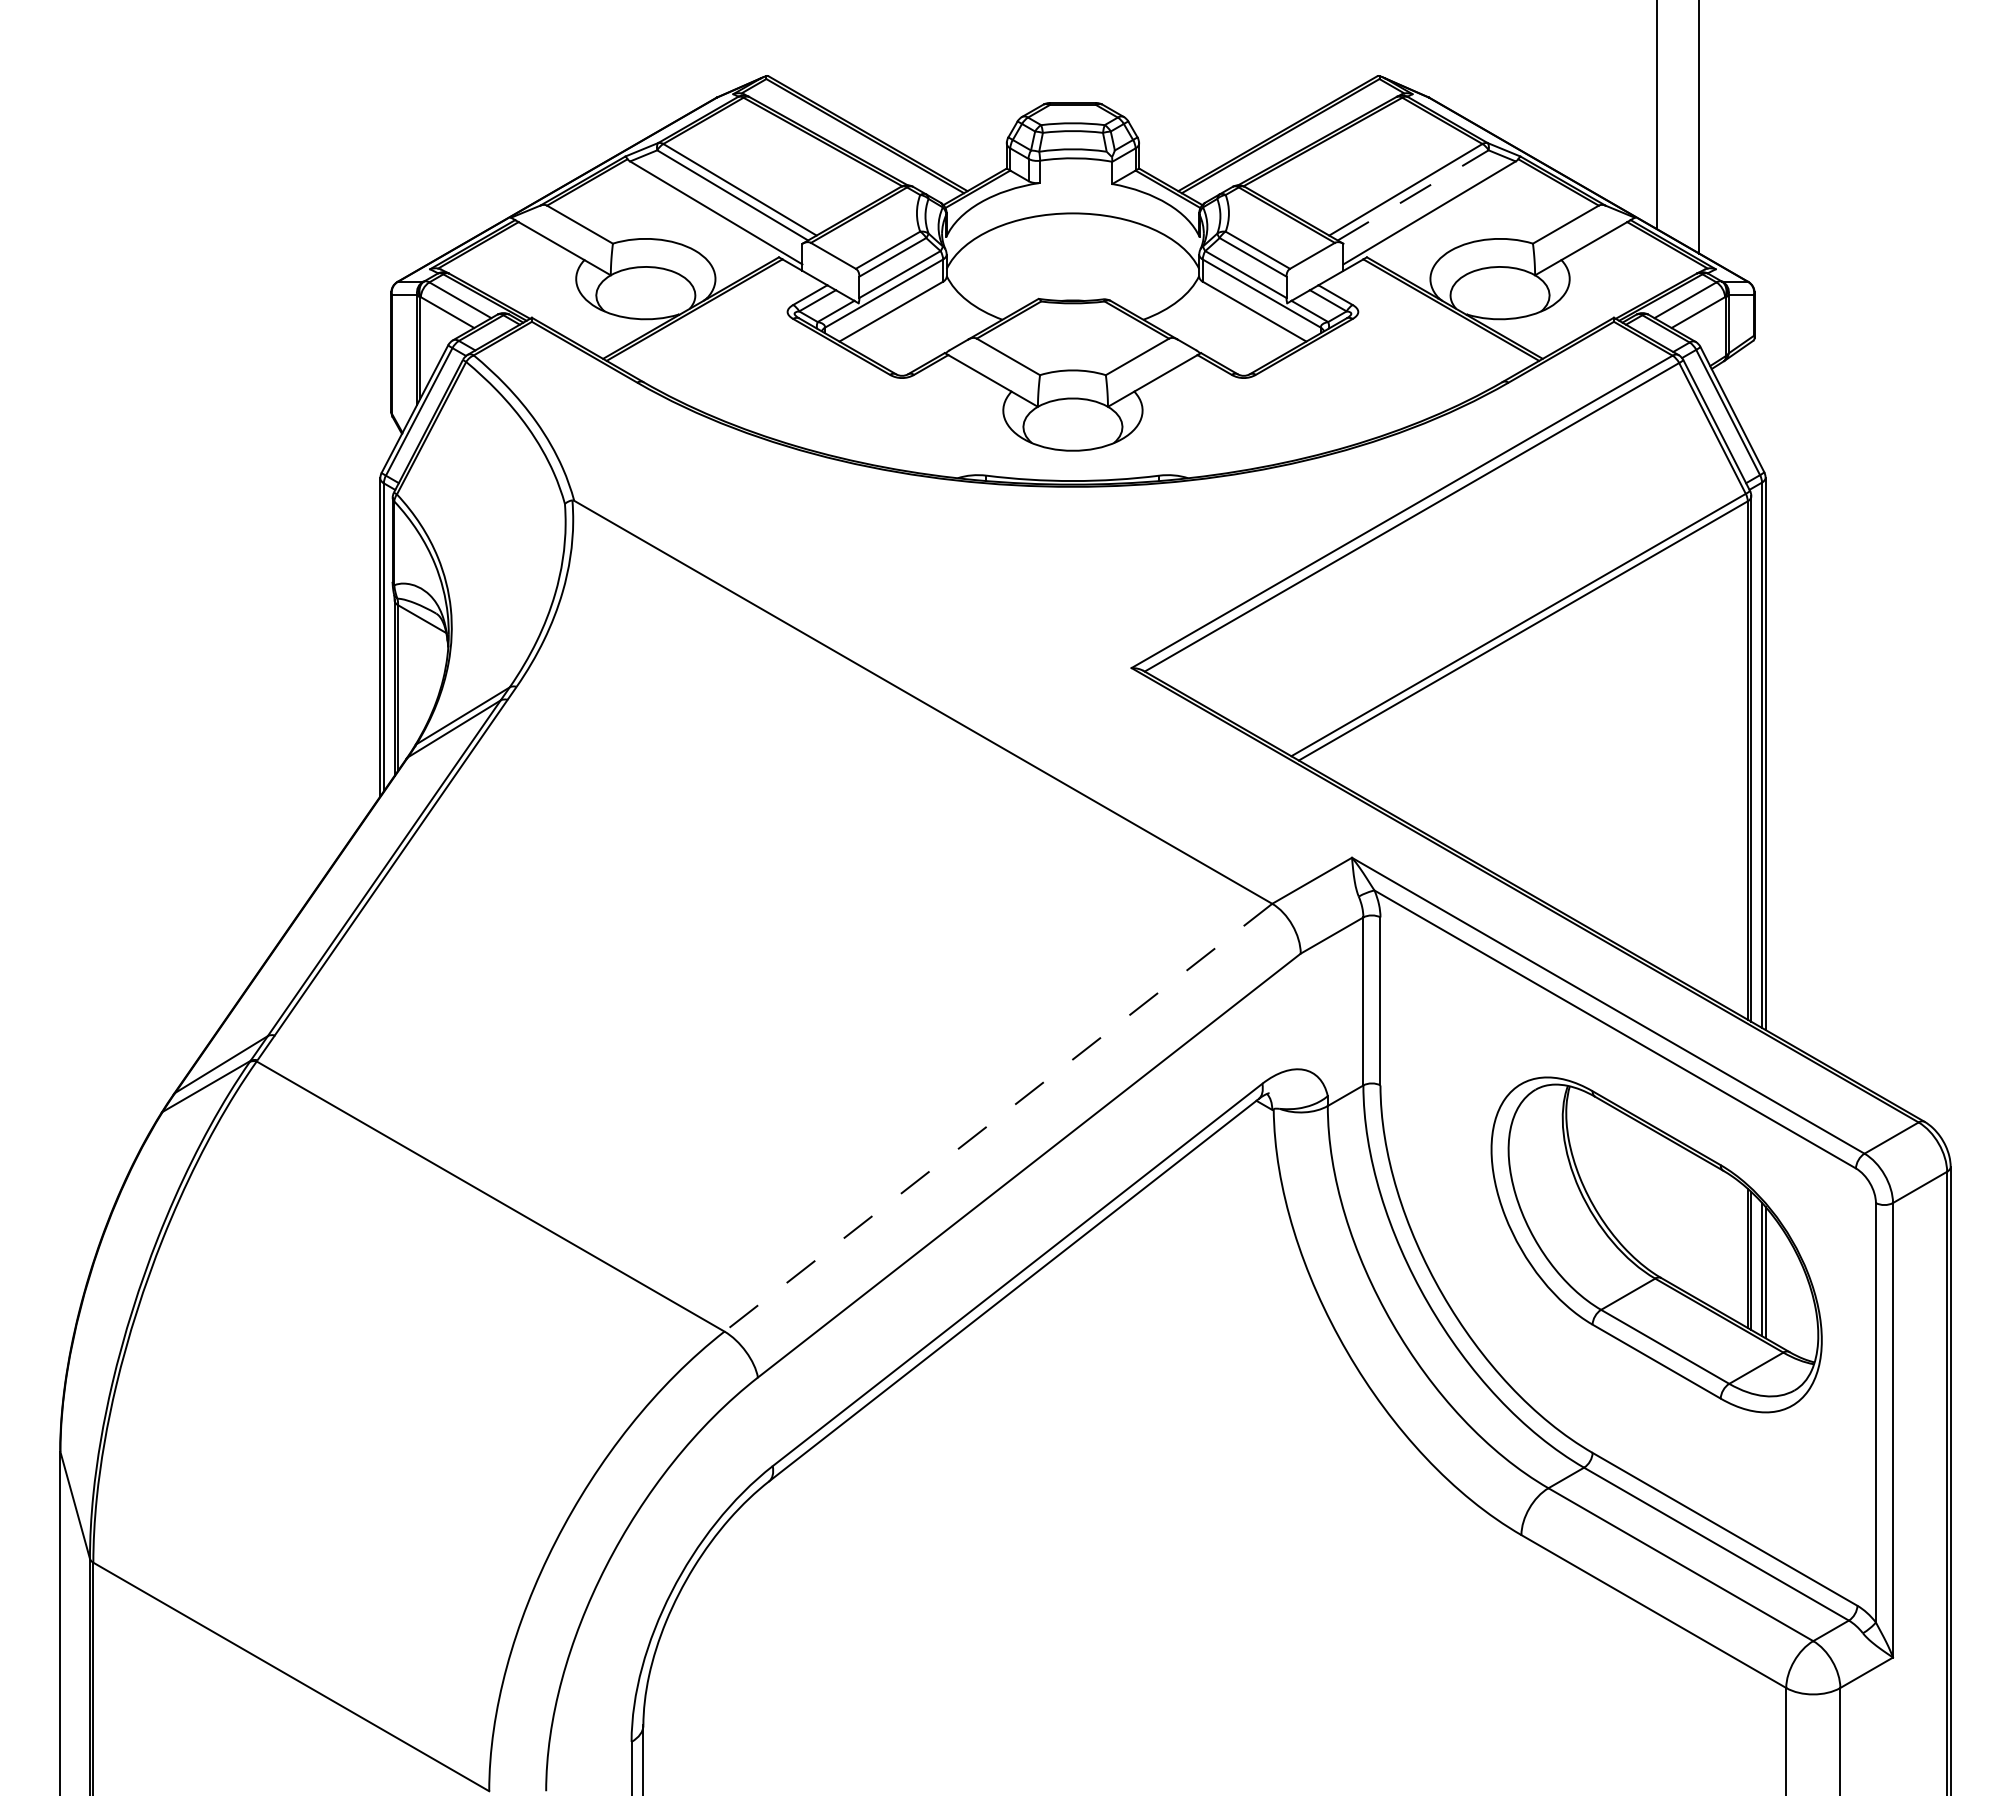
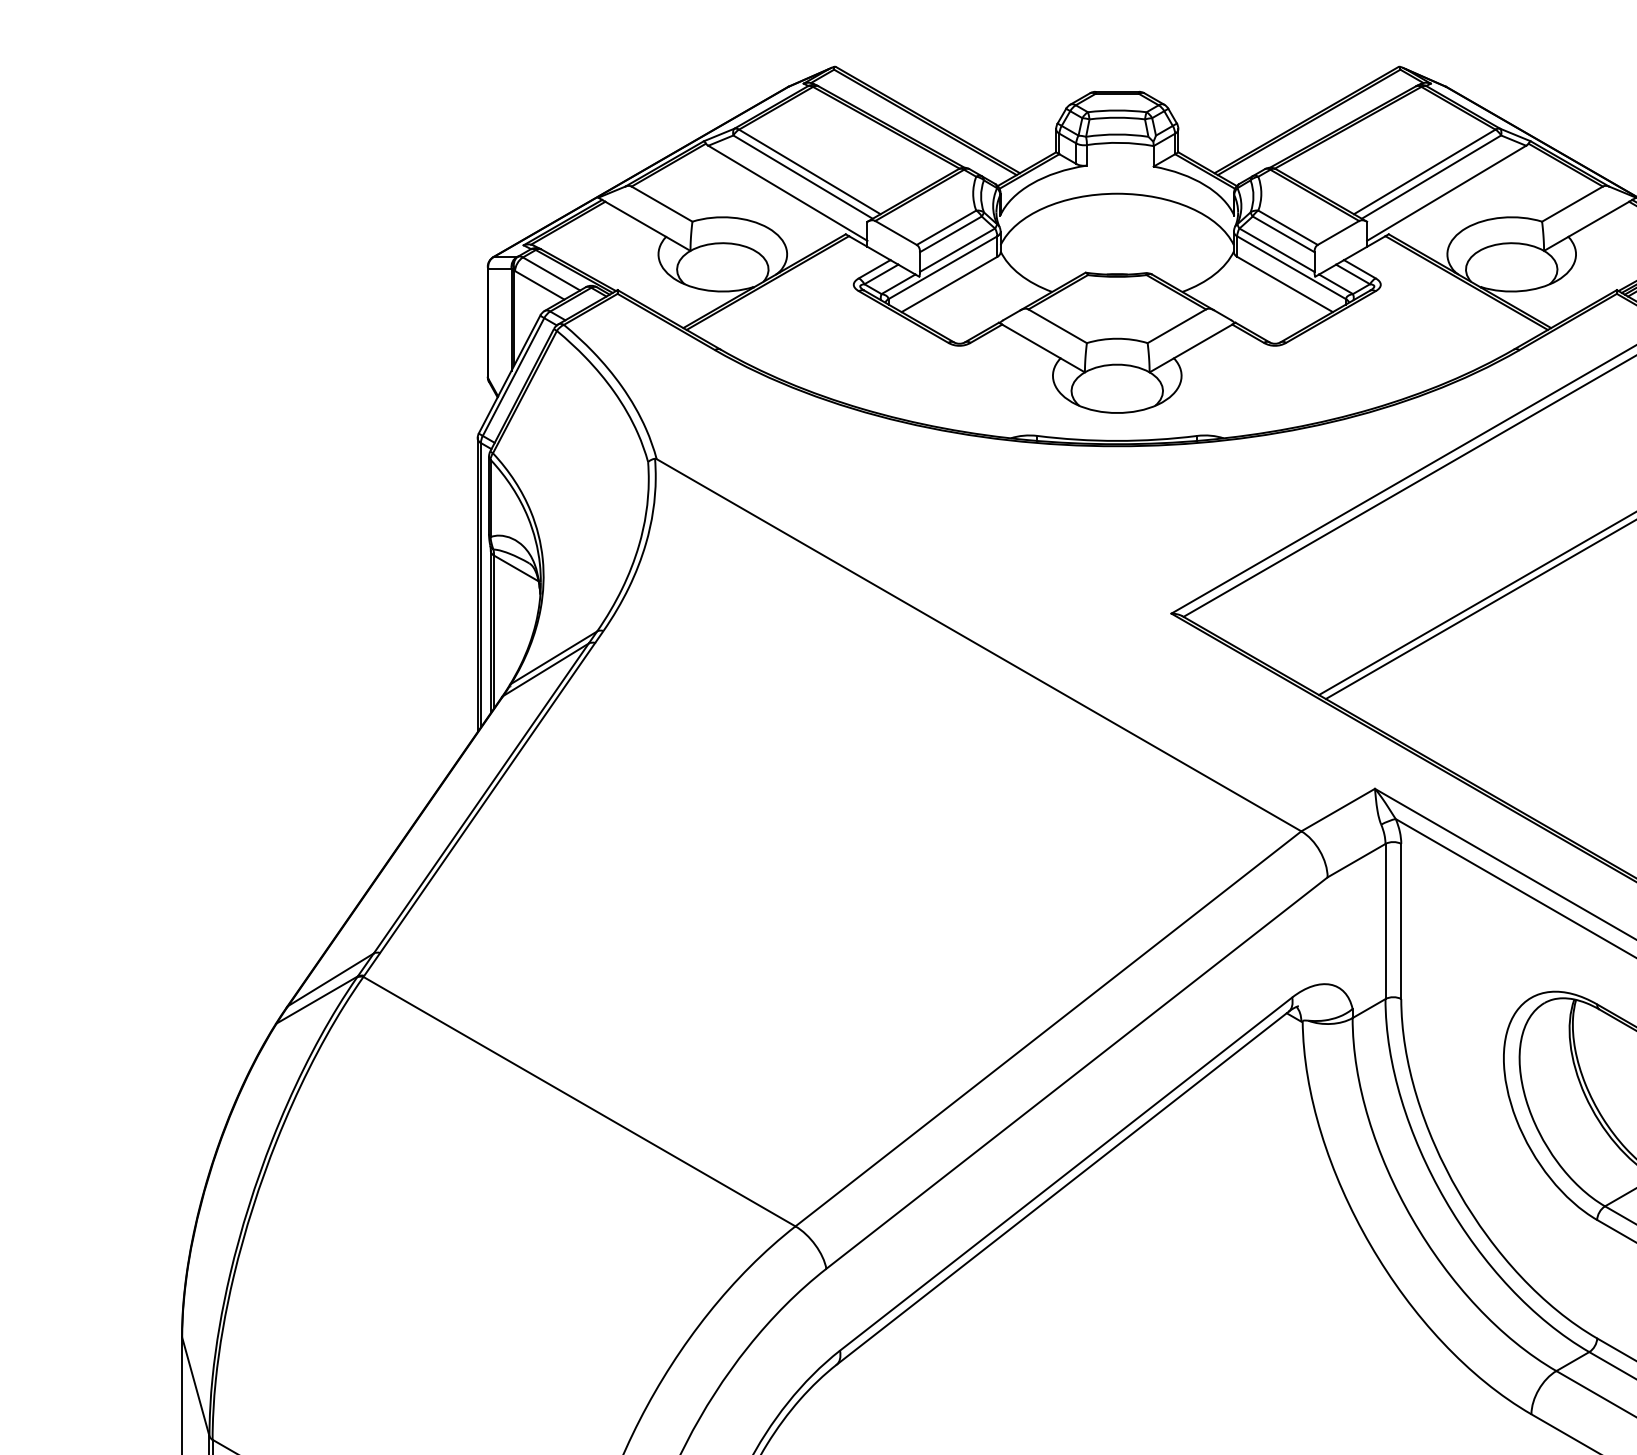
line: (1413, 195) -> (1431, 177), dashed -> solid
line: (998, 1118) -> (1048, 1029), dashed -> solid

